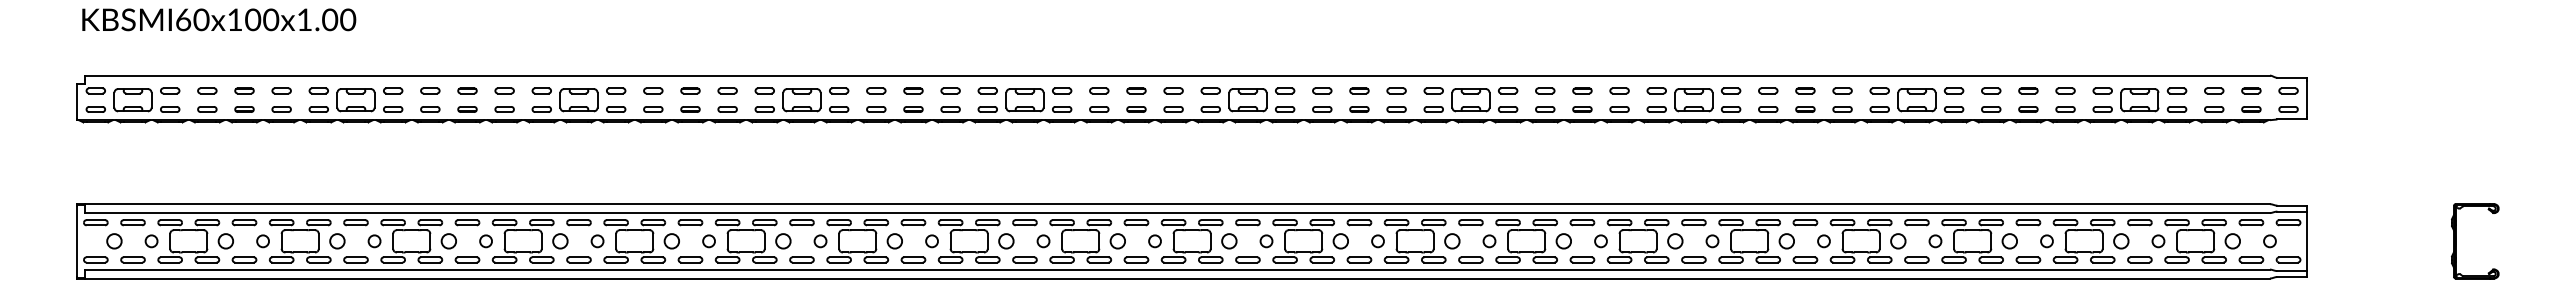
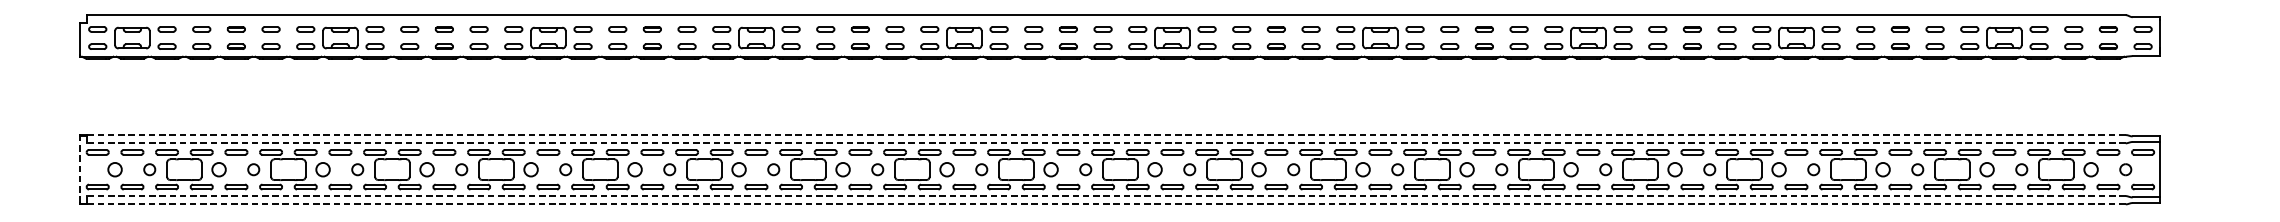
line: (1177, 204) -> (1106, 135), solid -> dashed
line: (1177, 213) -> (1106, 143), solid -> dashed
line: (77, 241) -> (80, 169), solid -> dashed
line: (1177, 269) -> (1106, 195), solid -> dashed
line: (1177, 278) -> (1106, 204), solid -> dashed

